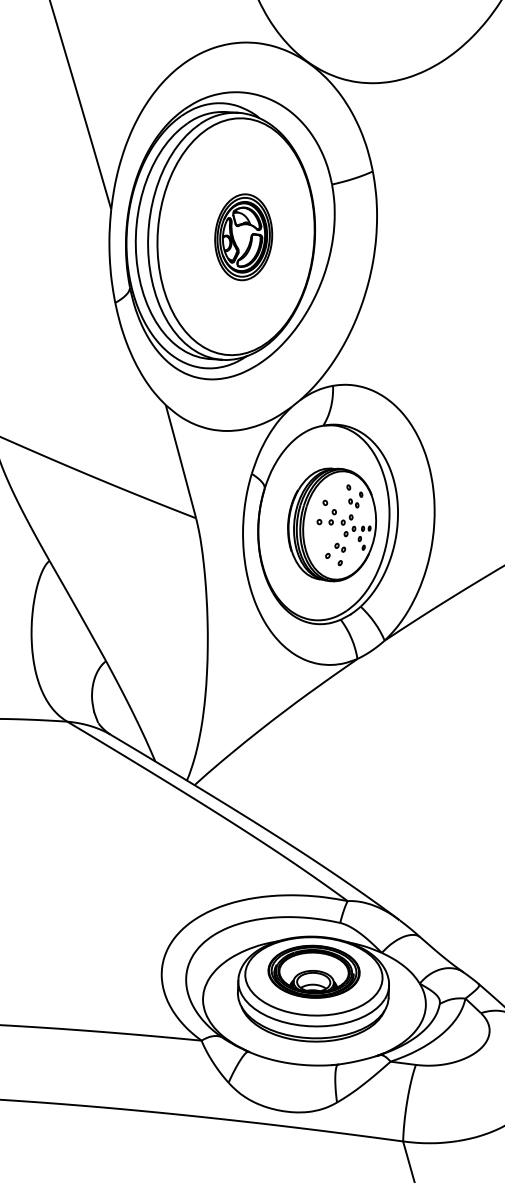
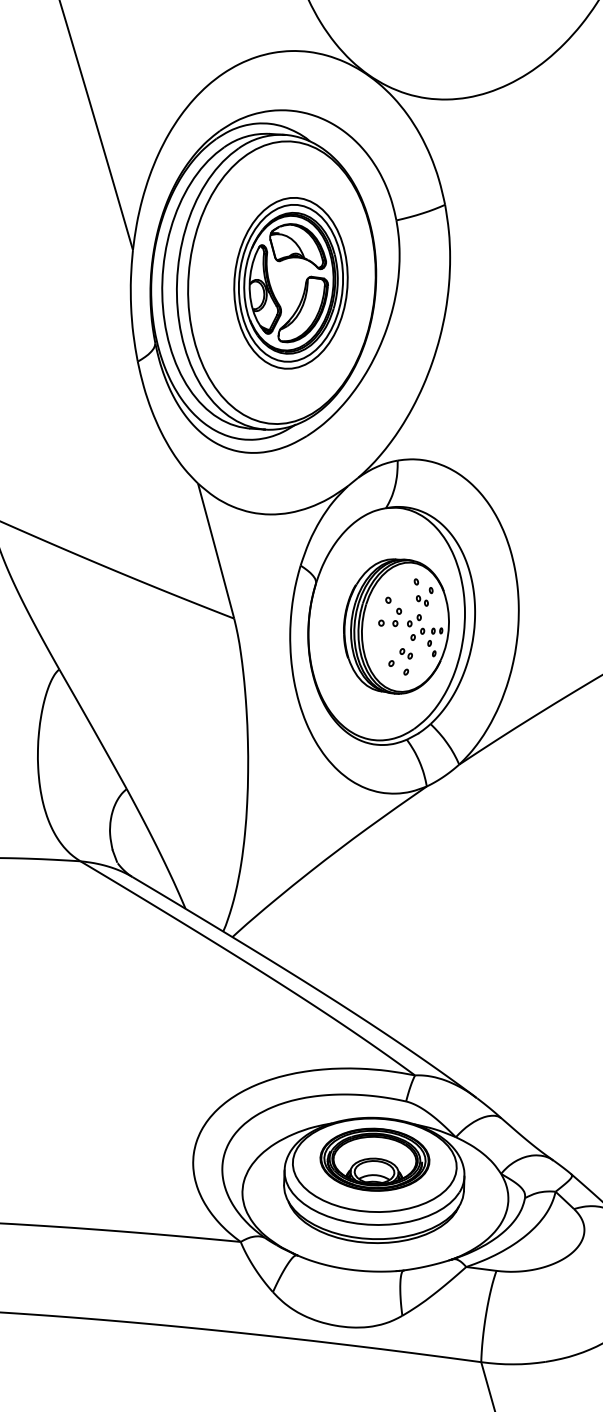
part: (243, 237) -> (290, 283), size x1.67

